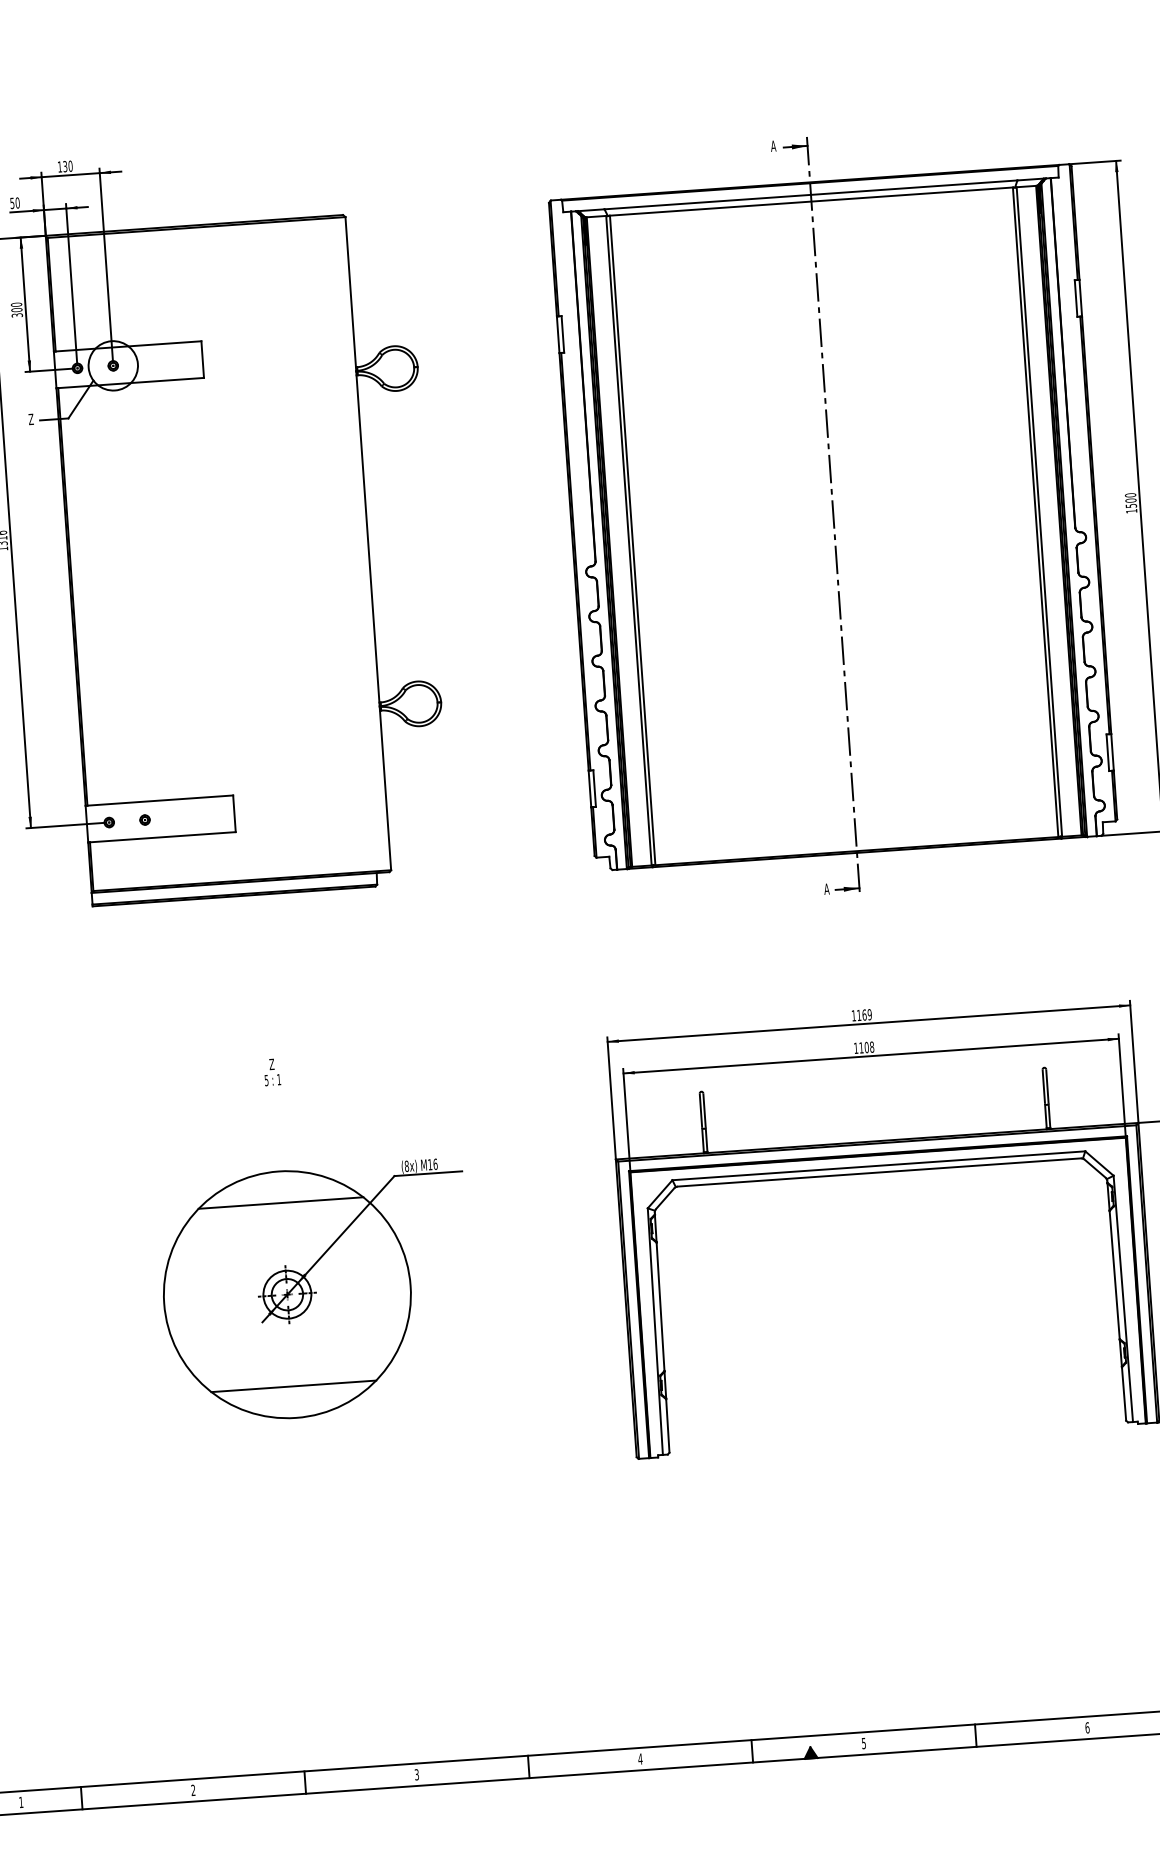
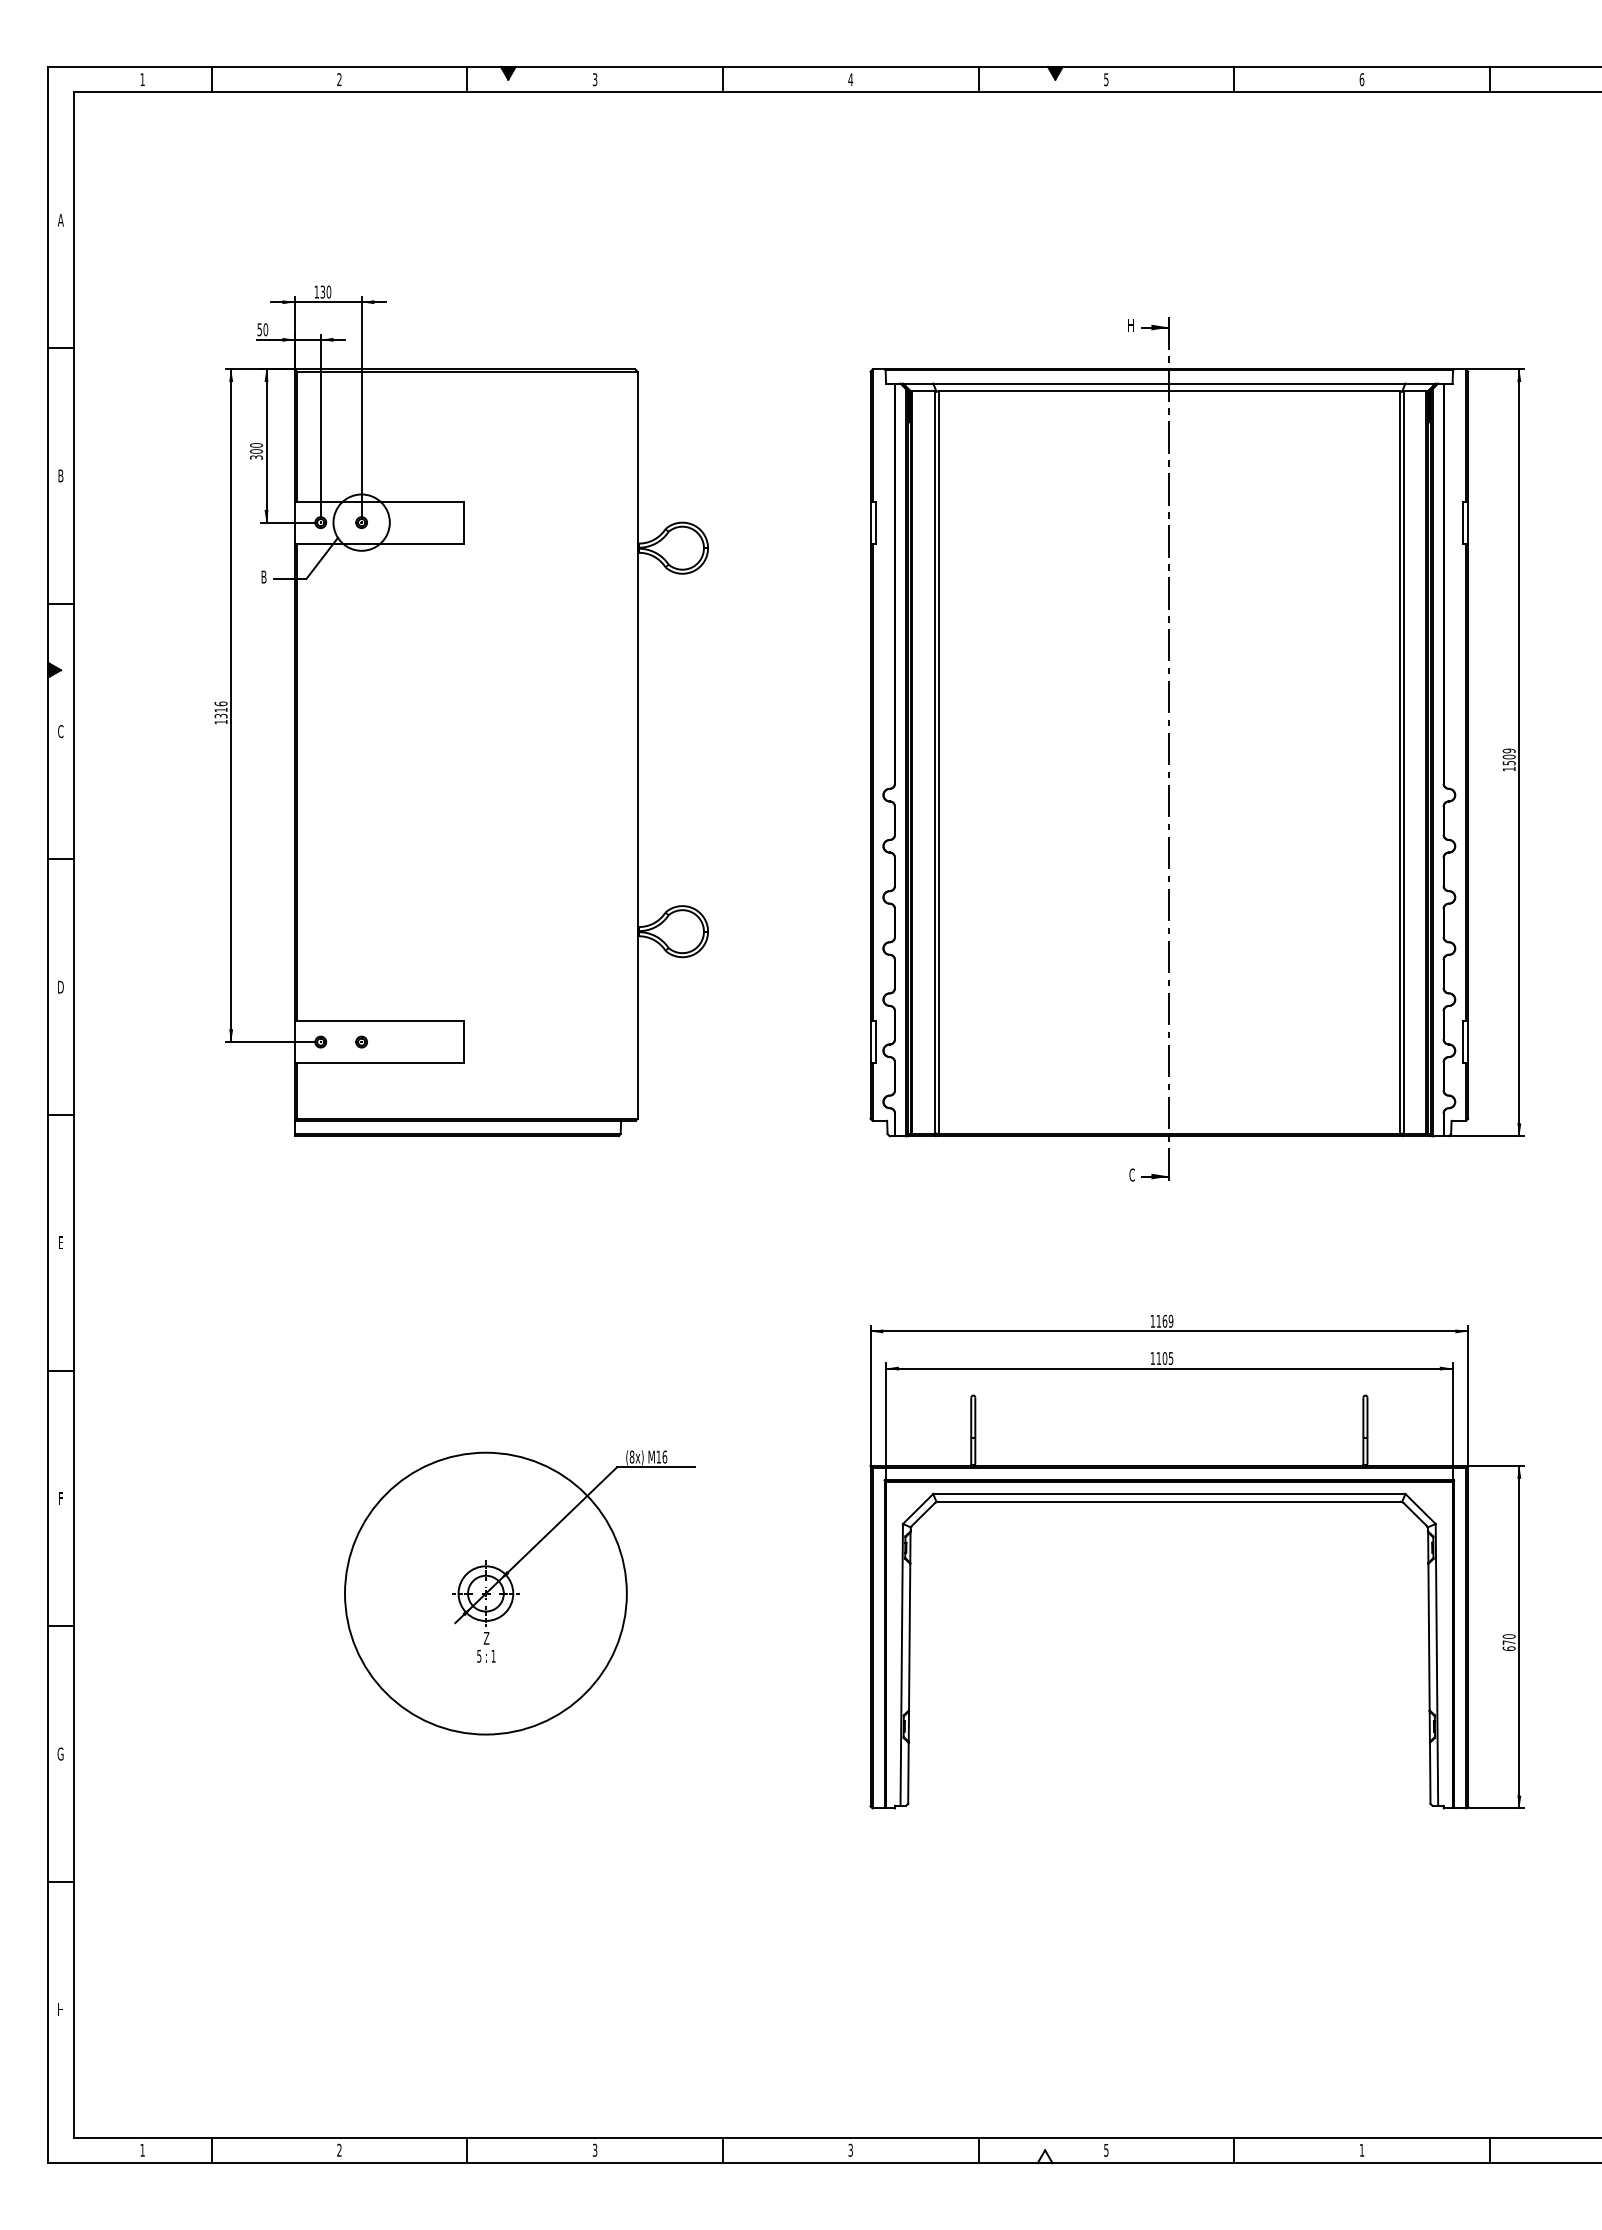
text: (773, 145) -> (1130, 324), A -> H
text: (30, 418) -> (263, 576), Z -> B
text: (1130, 494) -> (1509, 750), 1500 -> 1509
text: (827, 888) -> (1132, 1174), A -> C
text: (871, 1047) -> (1170, 1358), 1108 -> 1105
text: (272, 1072) -> (486, 1647), moved
line: (280, 1202) -> (485, 1488), removed
line: (293, 1386) -> (485, 1698), removed
text: (1086, 1727) -> (1361, 2149), 6 -> 1
fill: (810, 1752) -> (1044, 2156), removed
text: (640, 1758) -> (850, 2149), 4 -> 3

